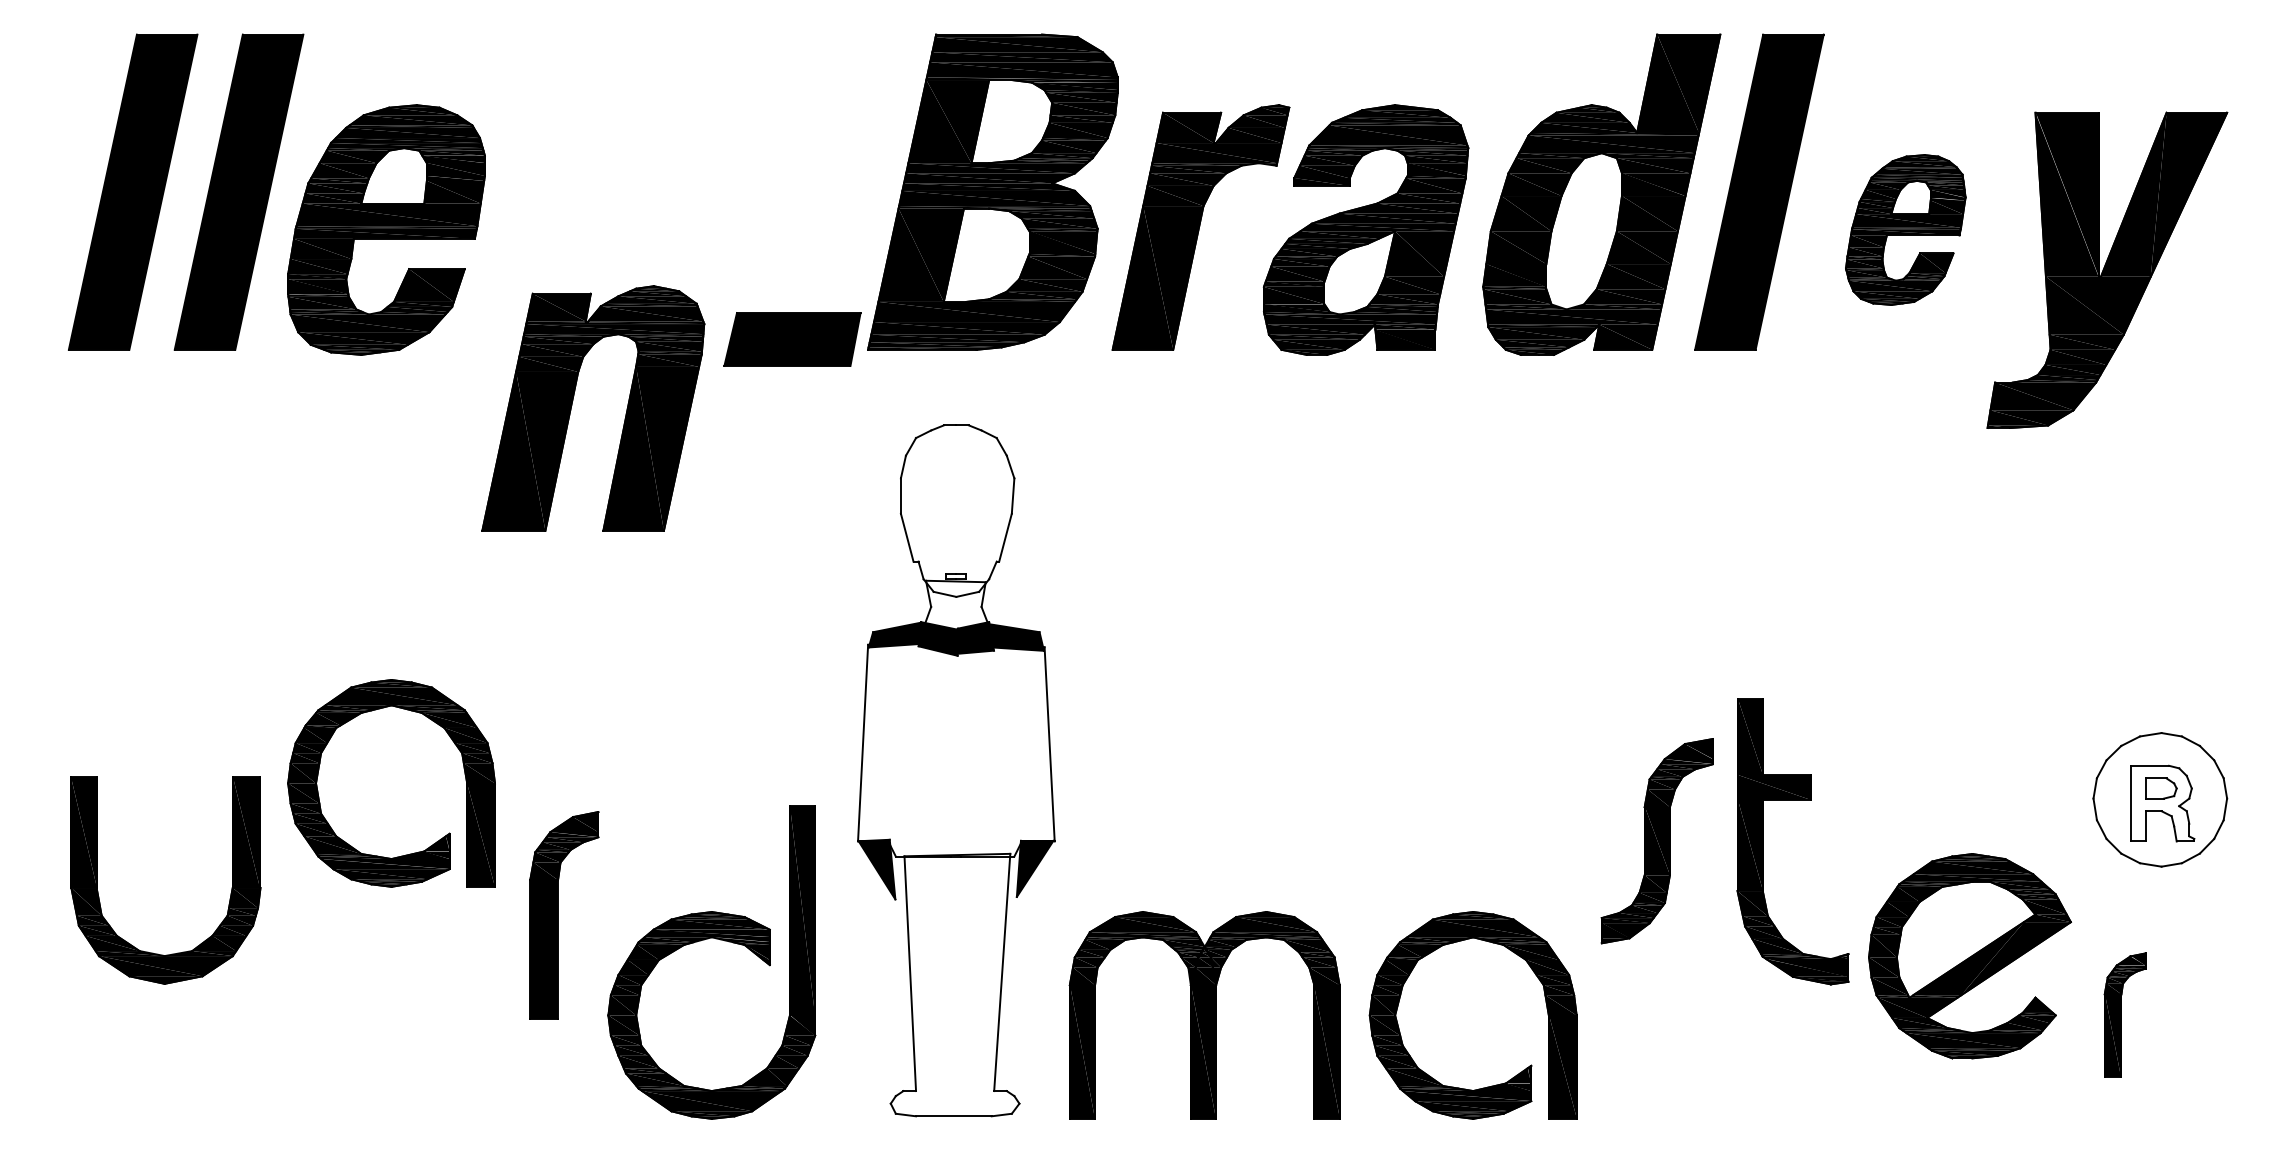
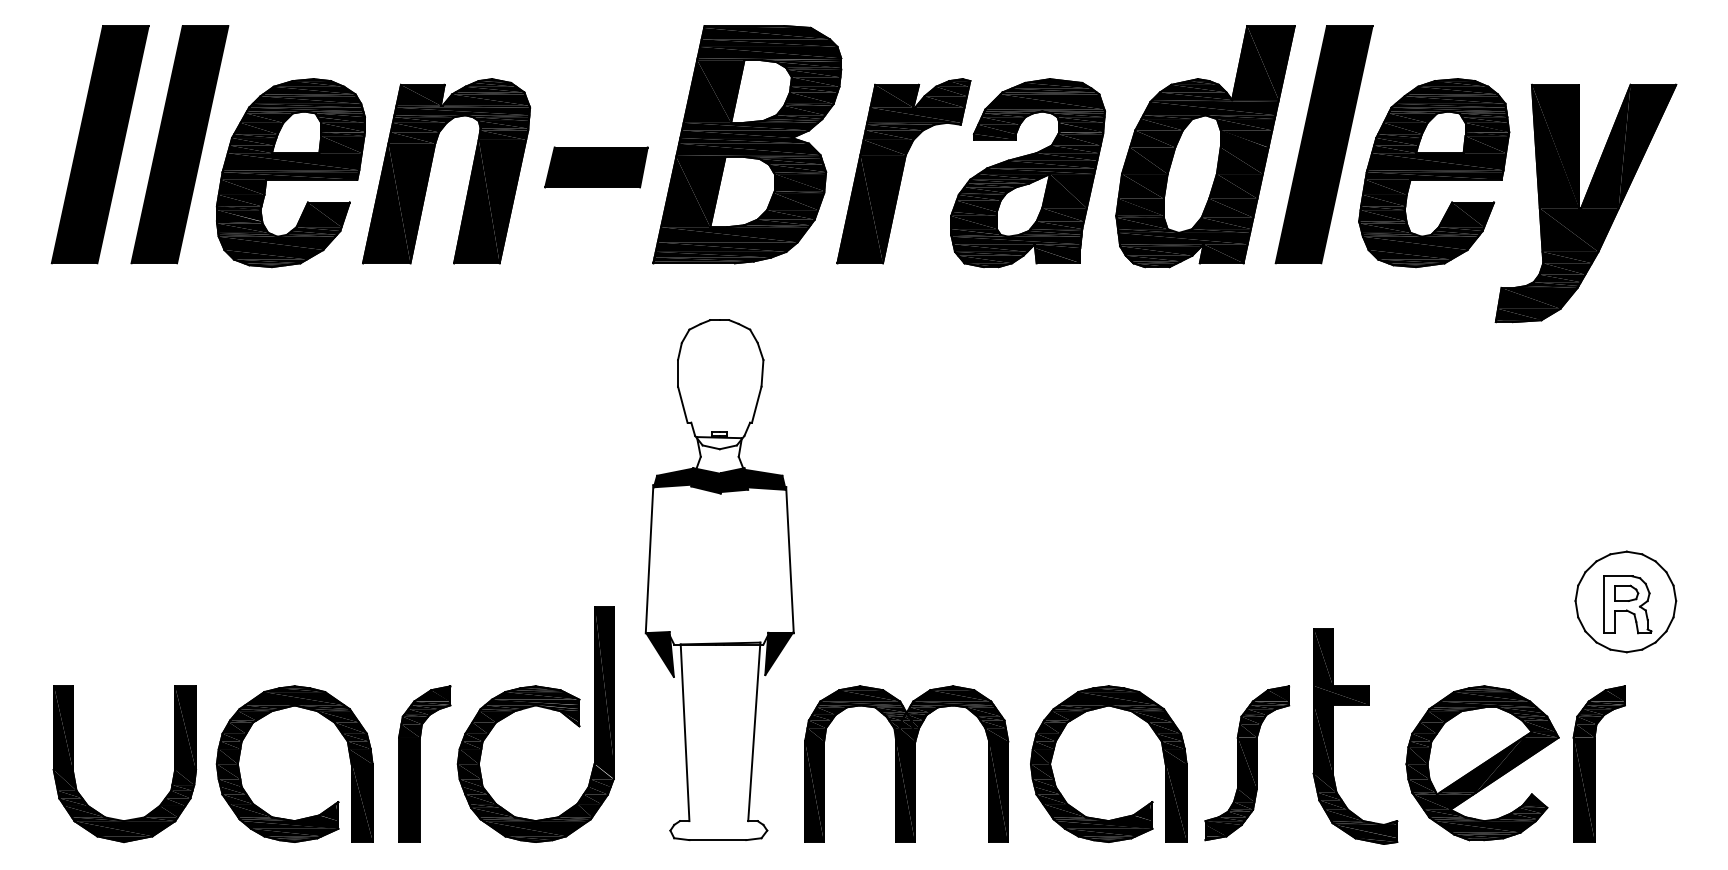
part: (1905, 229) -> (1434, 172), size x1.67
part: (792, 339) -> (596, 167), moved
part: (573, 401) -> (431, 165), moved
part: (1656, 841) -> (1246, 763), moved
part: (1763, 841) -> (1333, 736), moved
part: (405, 854) -> (305, 817), moved
part: (230, 893) -> (173, 774), moved
part: (564, 915) -> (424, 764), moved
part: (1969, 956) -> (1482, 763), moved
part: (2125, 1015) -> (1599, 764), size x1.67

